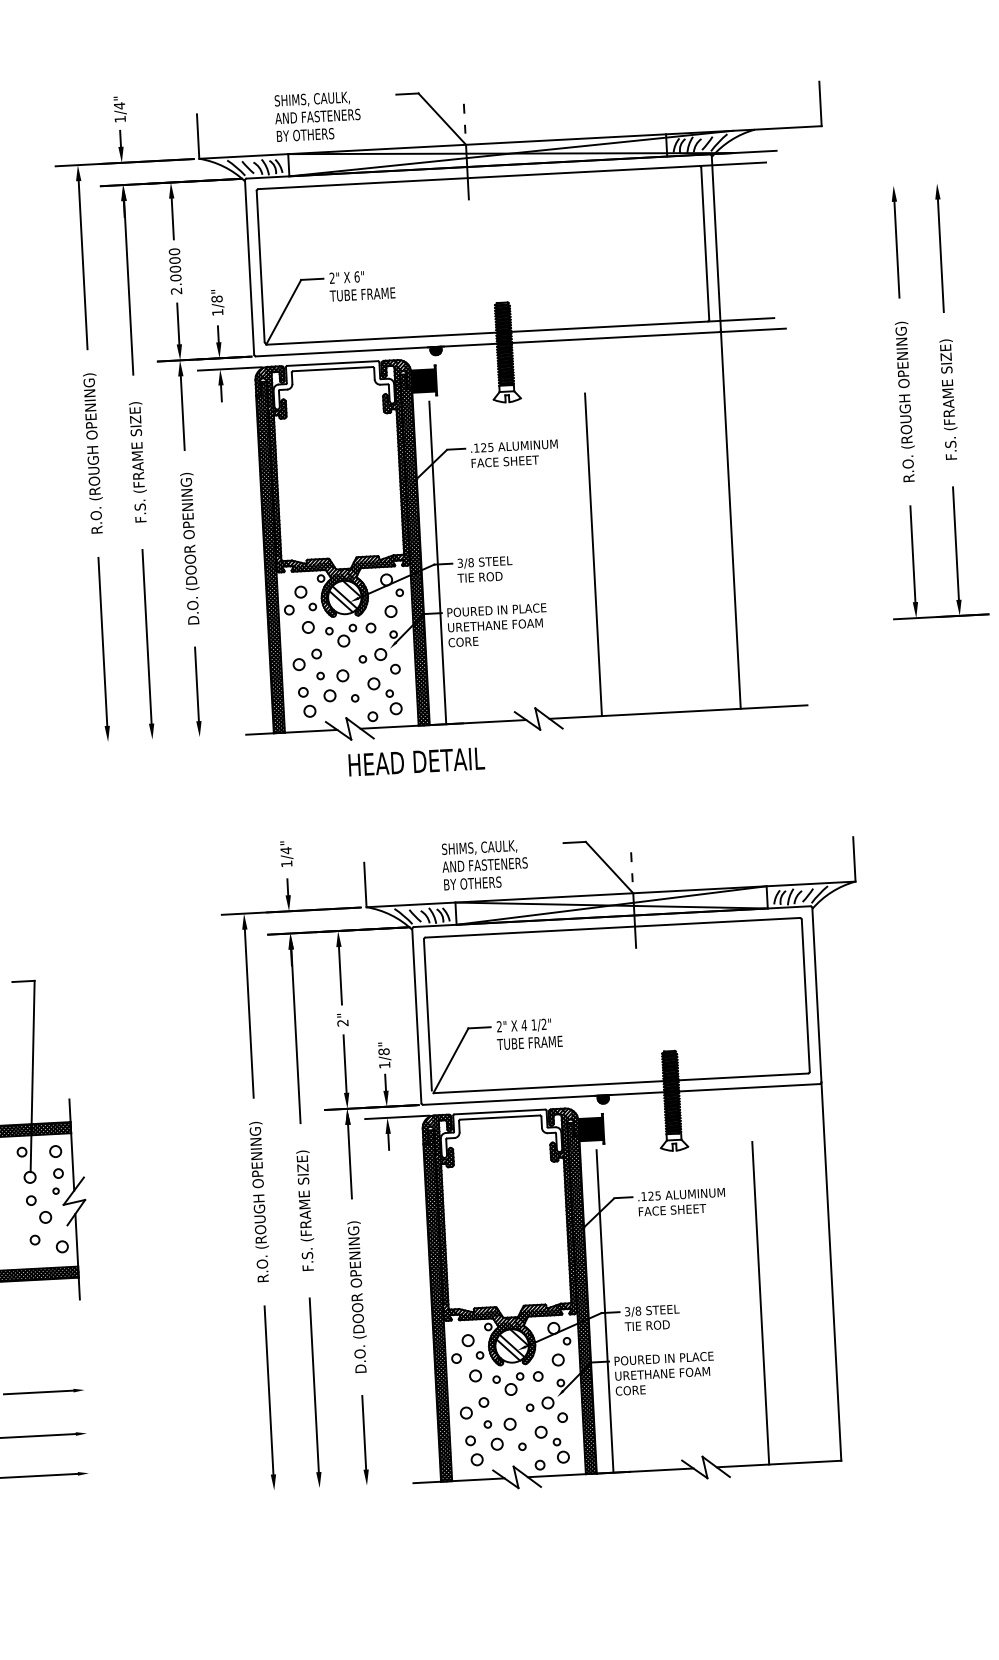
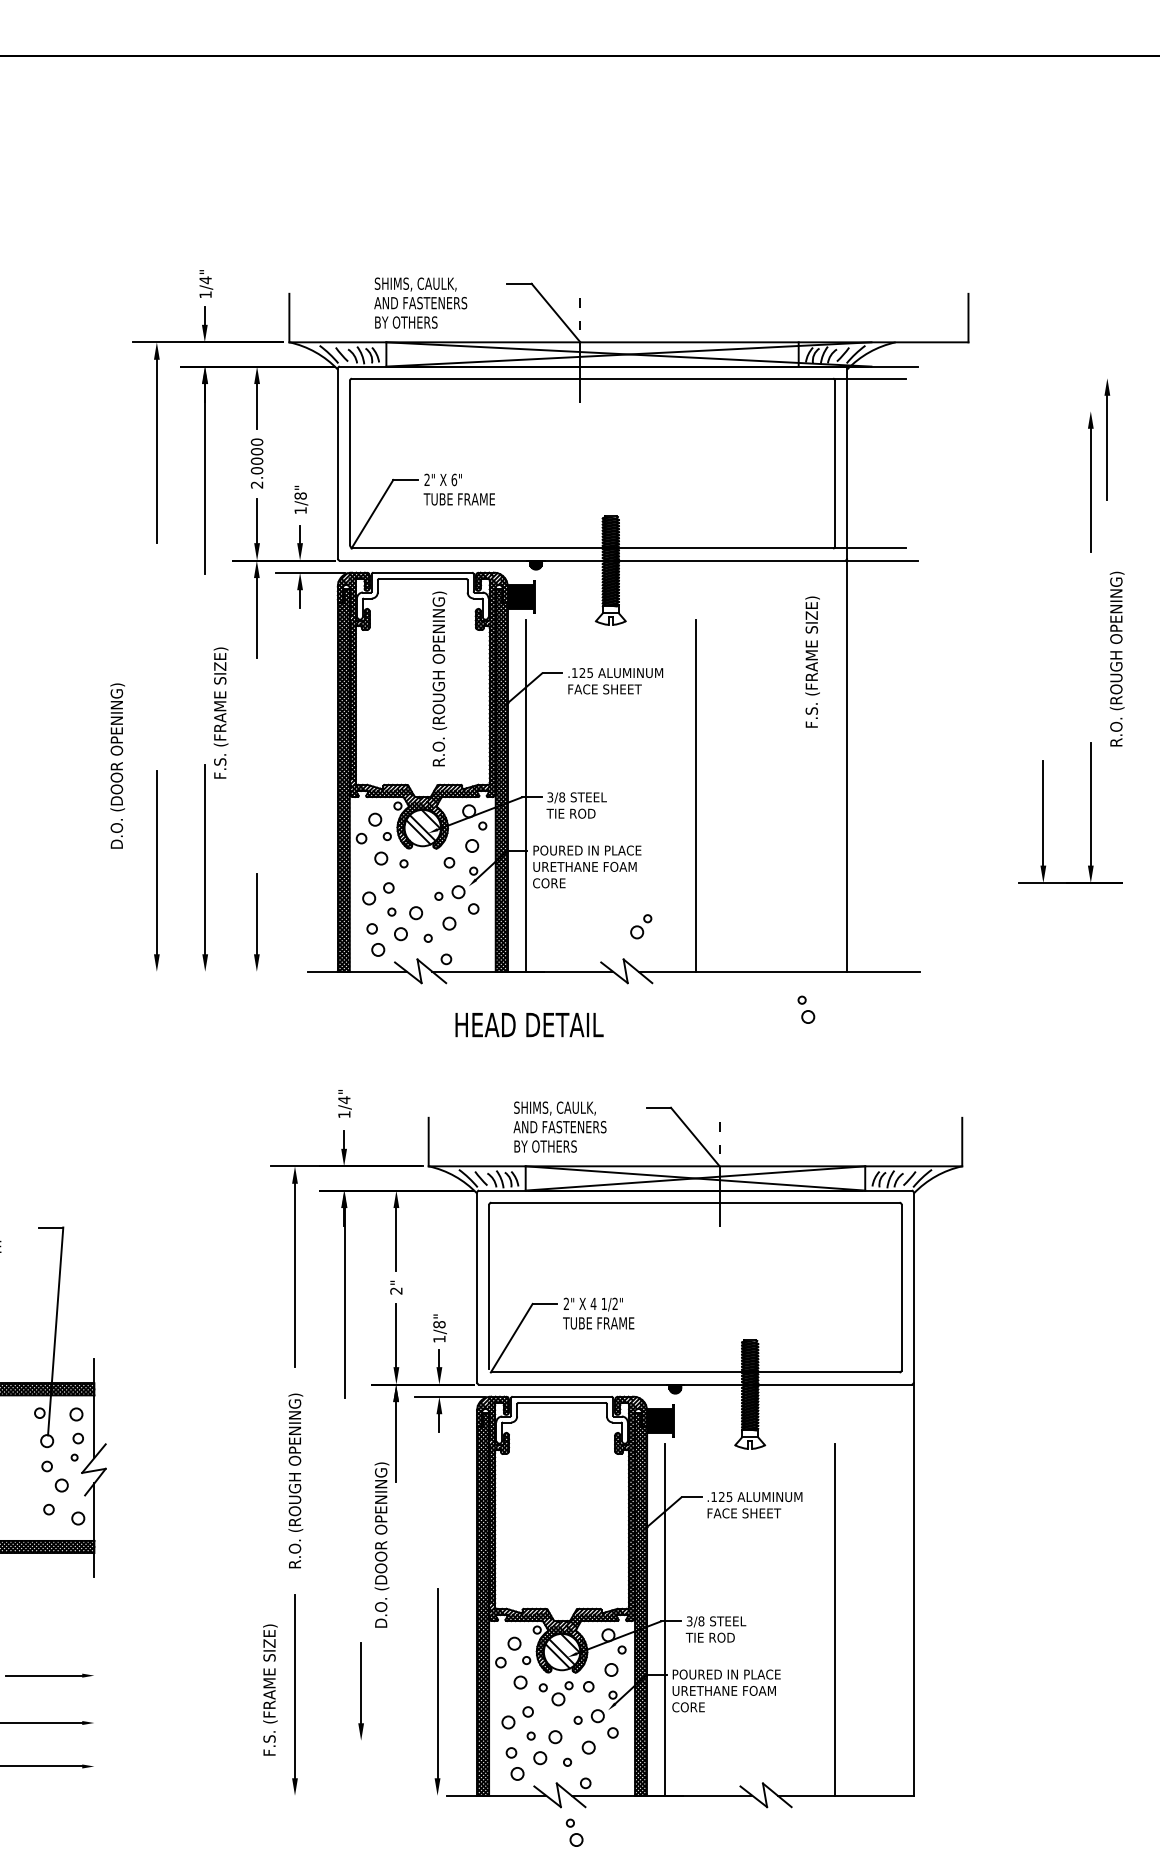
part: (896, 241) -> (1107, 439), moved
text: (949, 399) -> (812, 661), moved
text: (905, 401) -> (1116, 658), moved
text: (93, 453) -> (439, 678), moved
text: (138, 461) -> (220, 712), moved
text: (190, 548) -> (117, 765), moved
part: (347, 635) -> (641, 926), moved
part: (394, 701) -> (806, 1009), moved
text: (416, 762) -> (529, 1025), moved
text: (305, 1210) -> (270, 1689), moved
text: (357, 1296) -> (381, 1544), moved
part: (314, 1392) -> (437, 1691), moved
part: (363, 1439) -> (360, 1690), moved
part: (561, 1450) -> (574, 1832), moved

